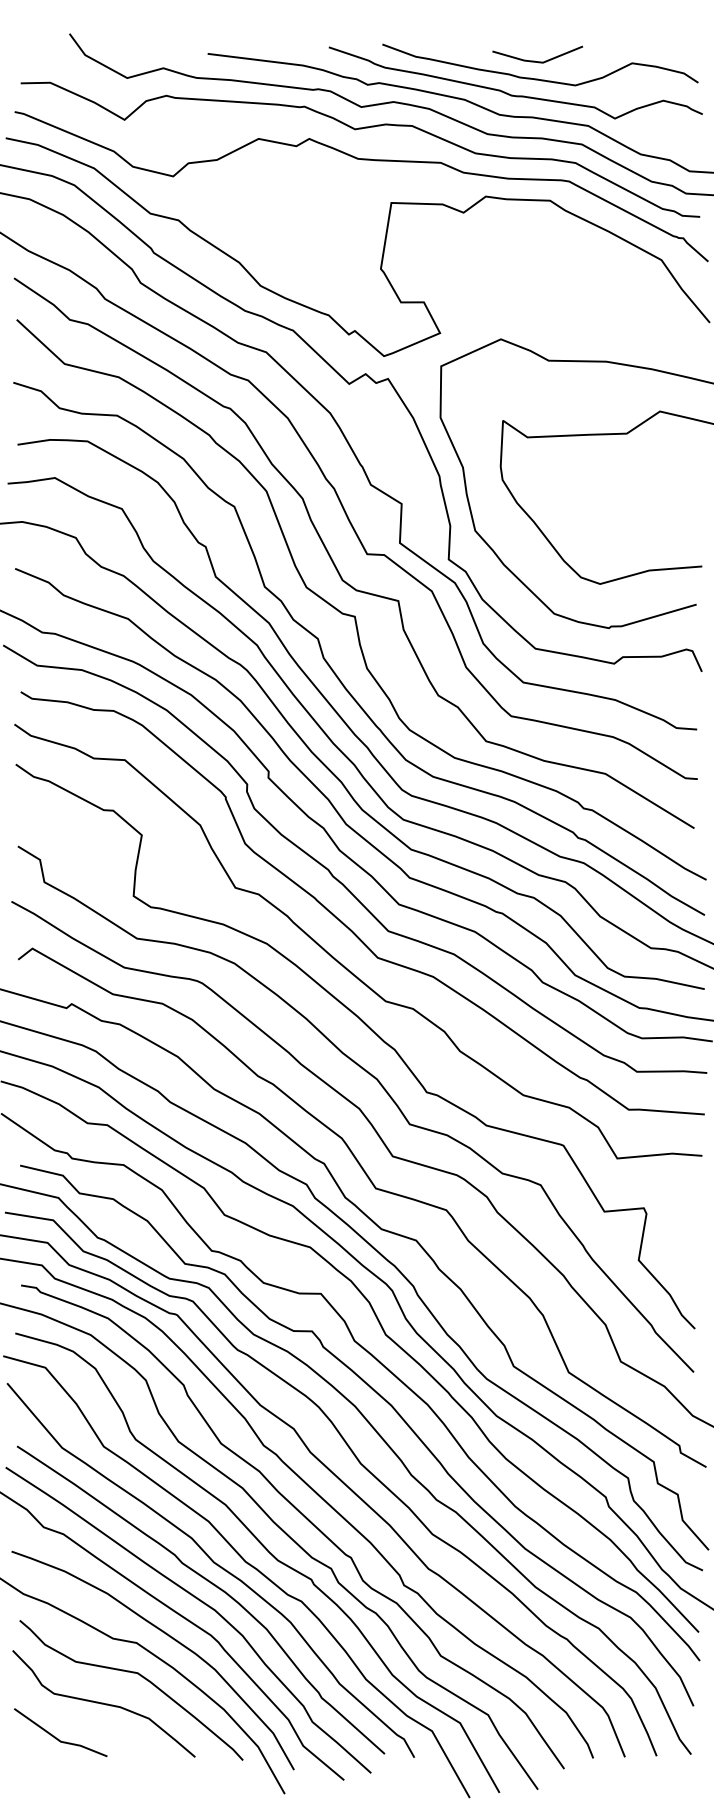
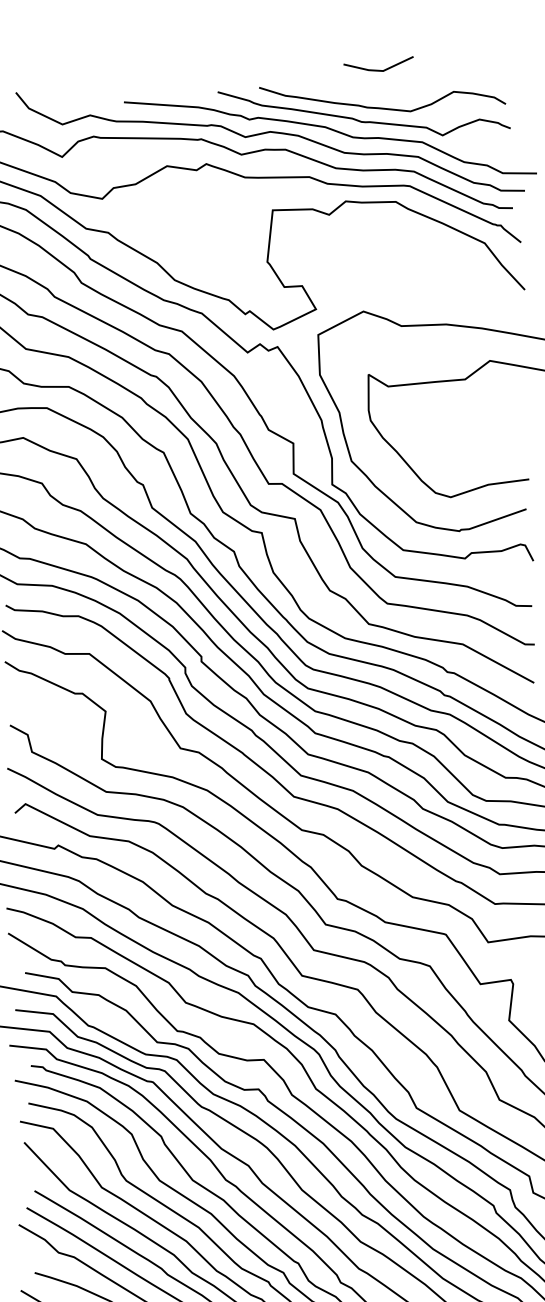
line: (534, 60) -> (376, 69), moved

